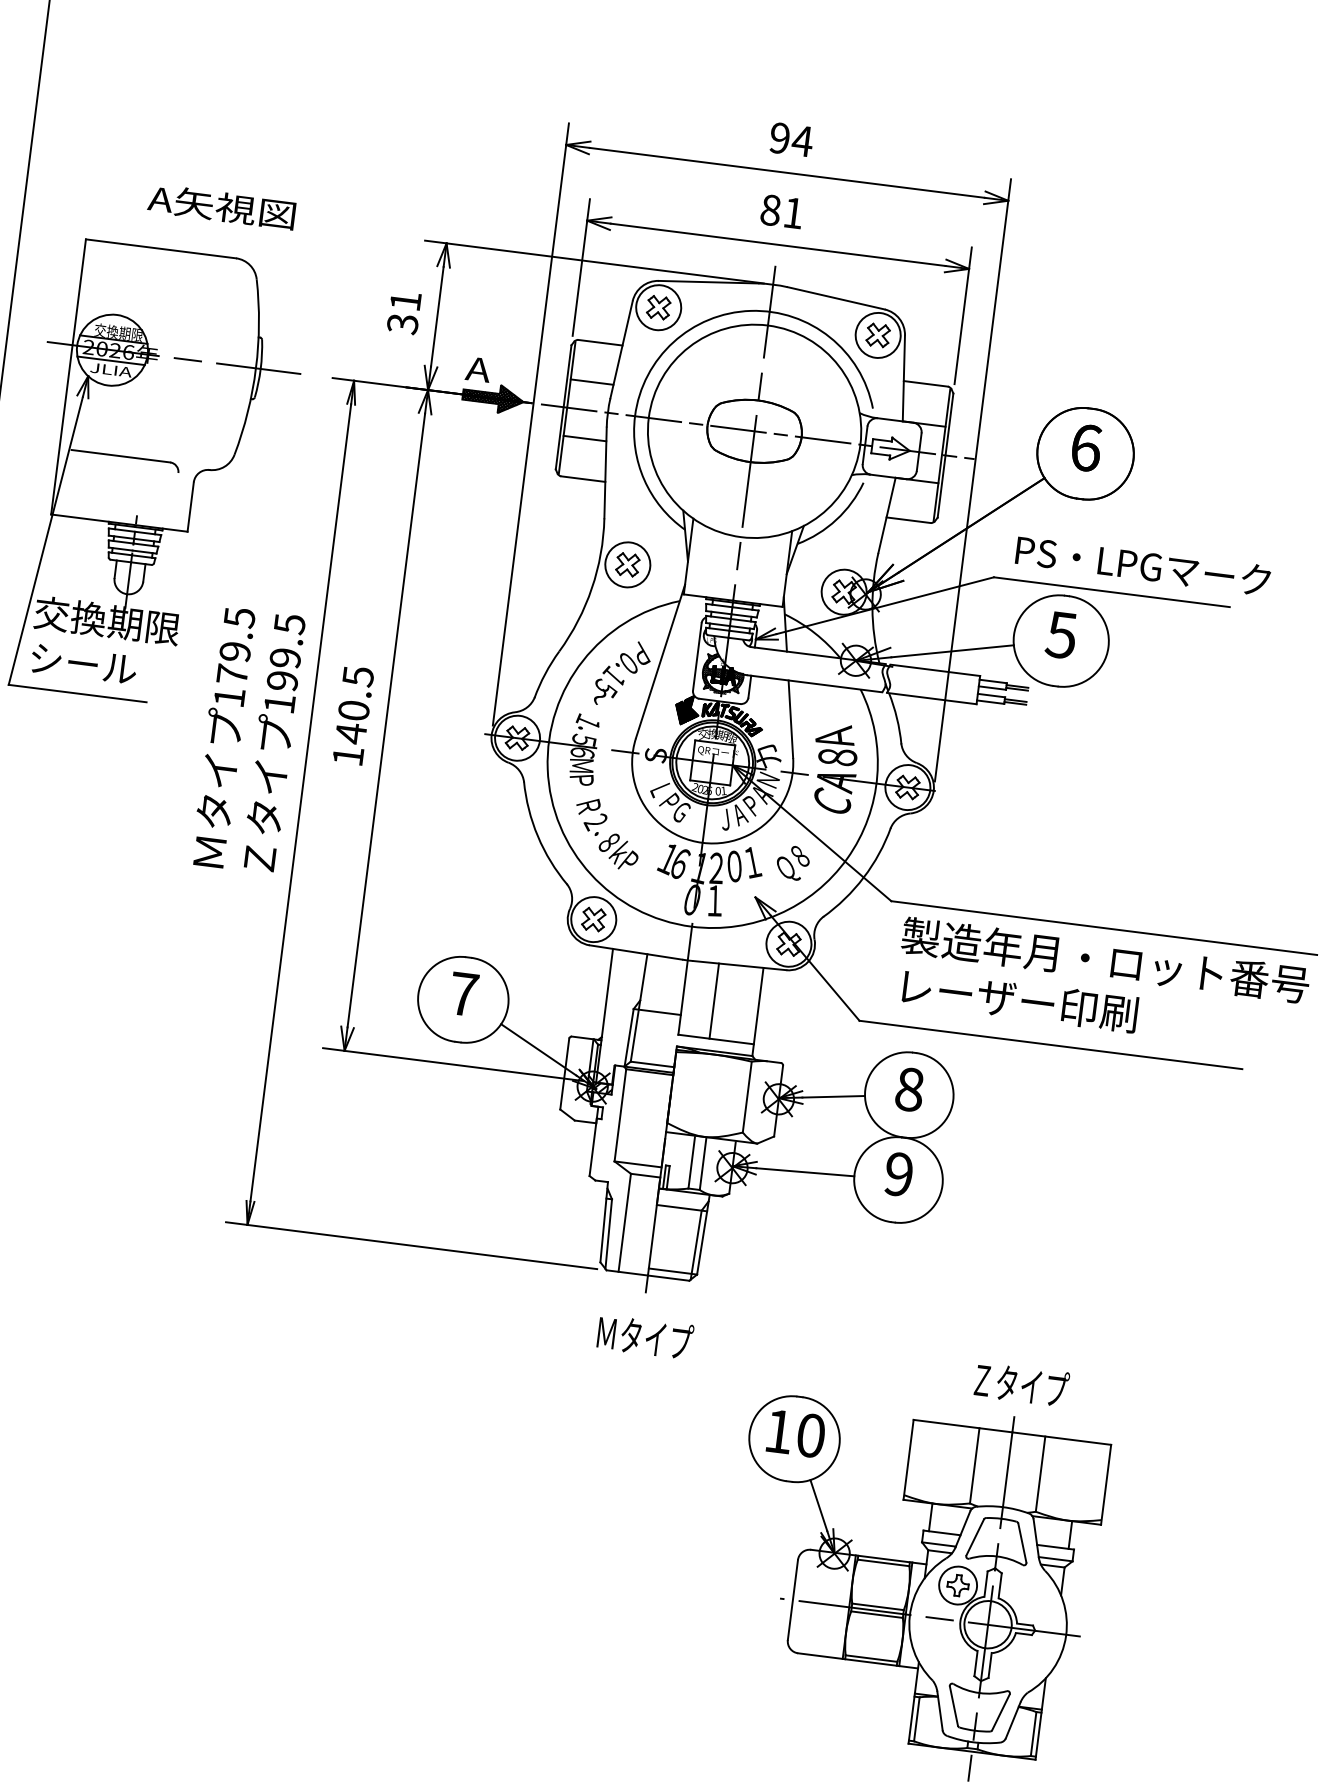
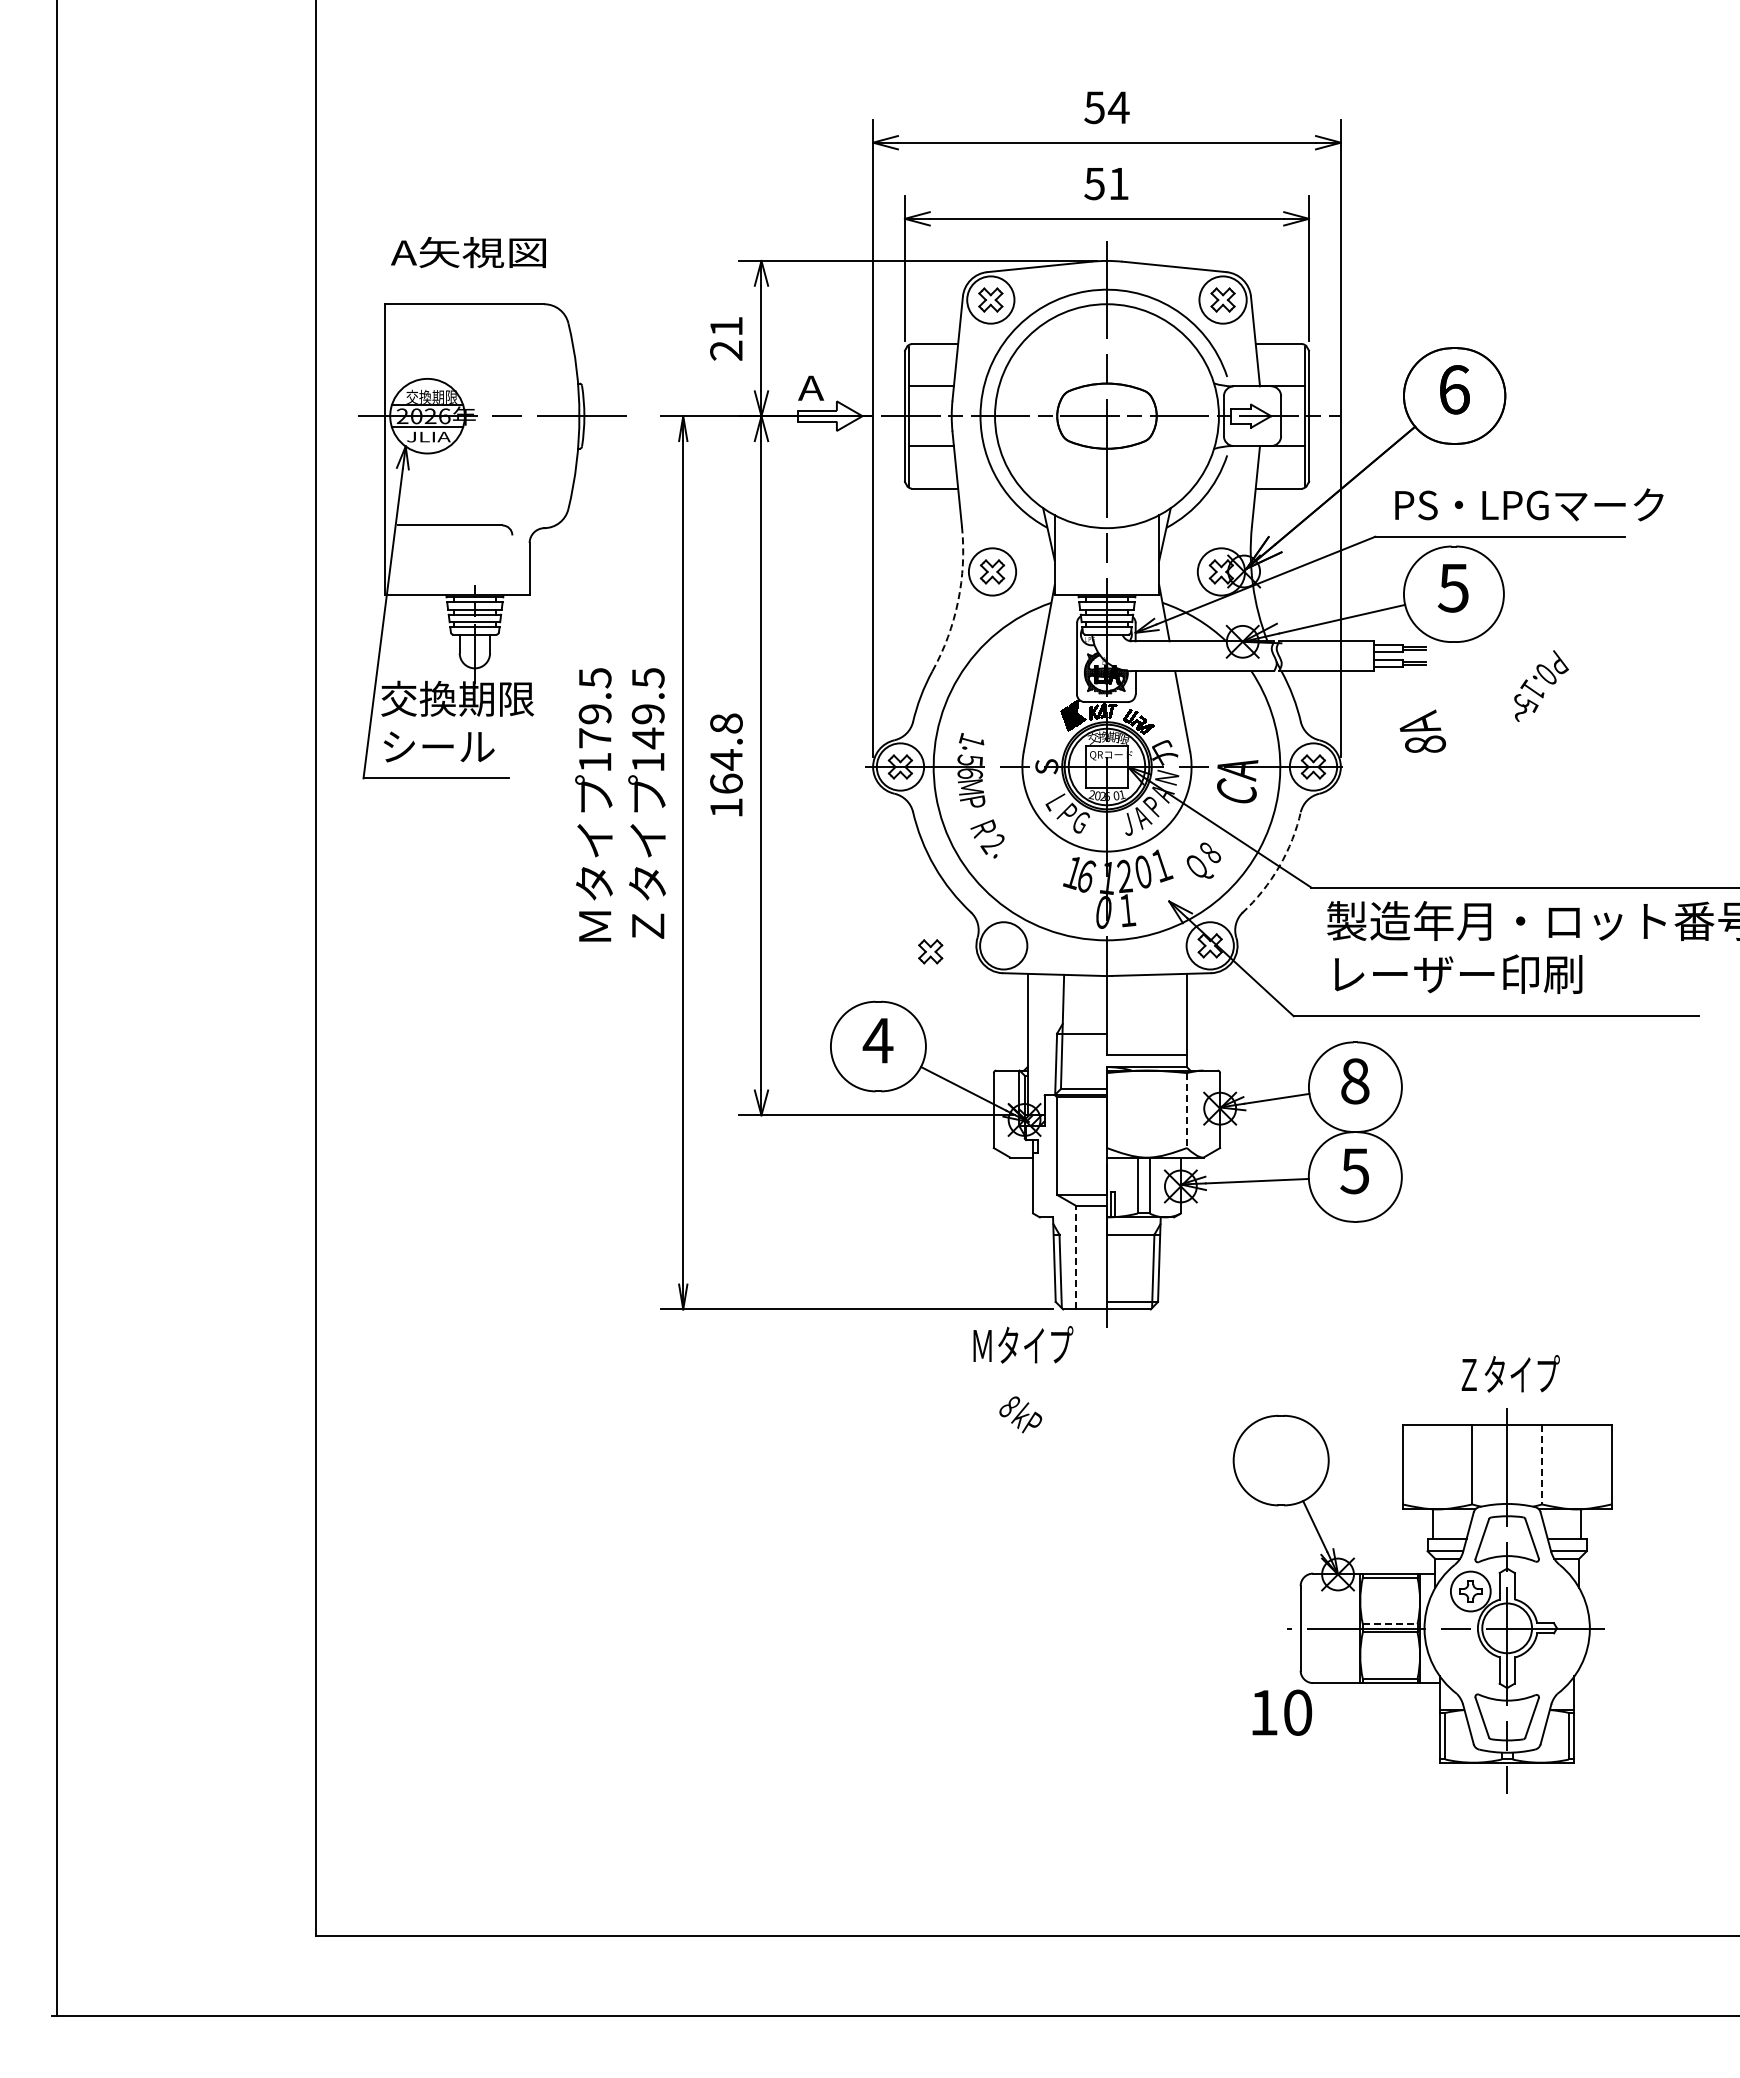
text: (779, 138) -> (1094, 107), 94 -> 54
text: (221, 206) -> (468, 252), moved
text: (770, 209) -> (1094, 183), 81 -> 51
text: (402, 323) -> (726, 350), 31 -> 21
hatch: (492, 398) -> (829, 416), removed
arc: (592, 588) -> (958, 601), solid -> dashed
text: (622, 673) -> (1541, 685), moved
text: (281, 681) -> (647, 738), 199.5 -> 149.5
text: (354, 704) -> (726, 753), 140.5 -> 164.8
hatch: (732, 712) -> (1120, 712), removed
text: (836, 743) -> (1422, 730), moved
text: (618, 851) -> (1020, 1414), moved
arc: (863, 877) -> (1279, 866), solid -> dashed
part: (593, 919) -> (930, 951), moved
text: (463, 993) -> (877, 1040), 7 -> 4
line: (713, 1000) -> (1139, 1014), removed
line: (746, 1097) -> (1186, 1111), solid -> dashed
text: (898, 1174) -> (1354, 1171), 9 -> 5
line: (624, 1222) -> (1075, 1257), solid -> dashed
text: (645, 1336) -> (1023, 1344), moved
text: (796, 1433) -> (1282, 1712), moved
line: (1041, 1474) -> (1542, 1464), solid -> dashed
line: (878, 1607) -> (1390, 1624), solid -> dashed

